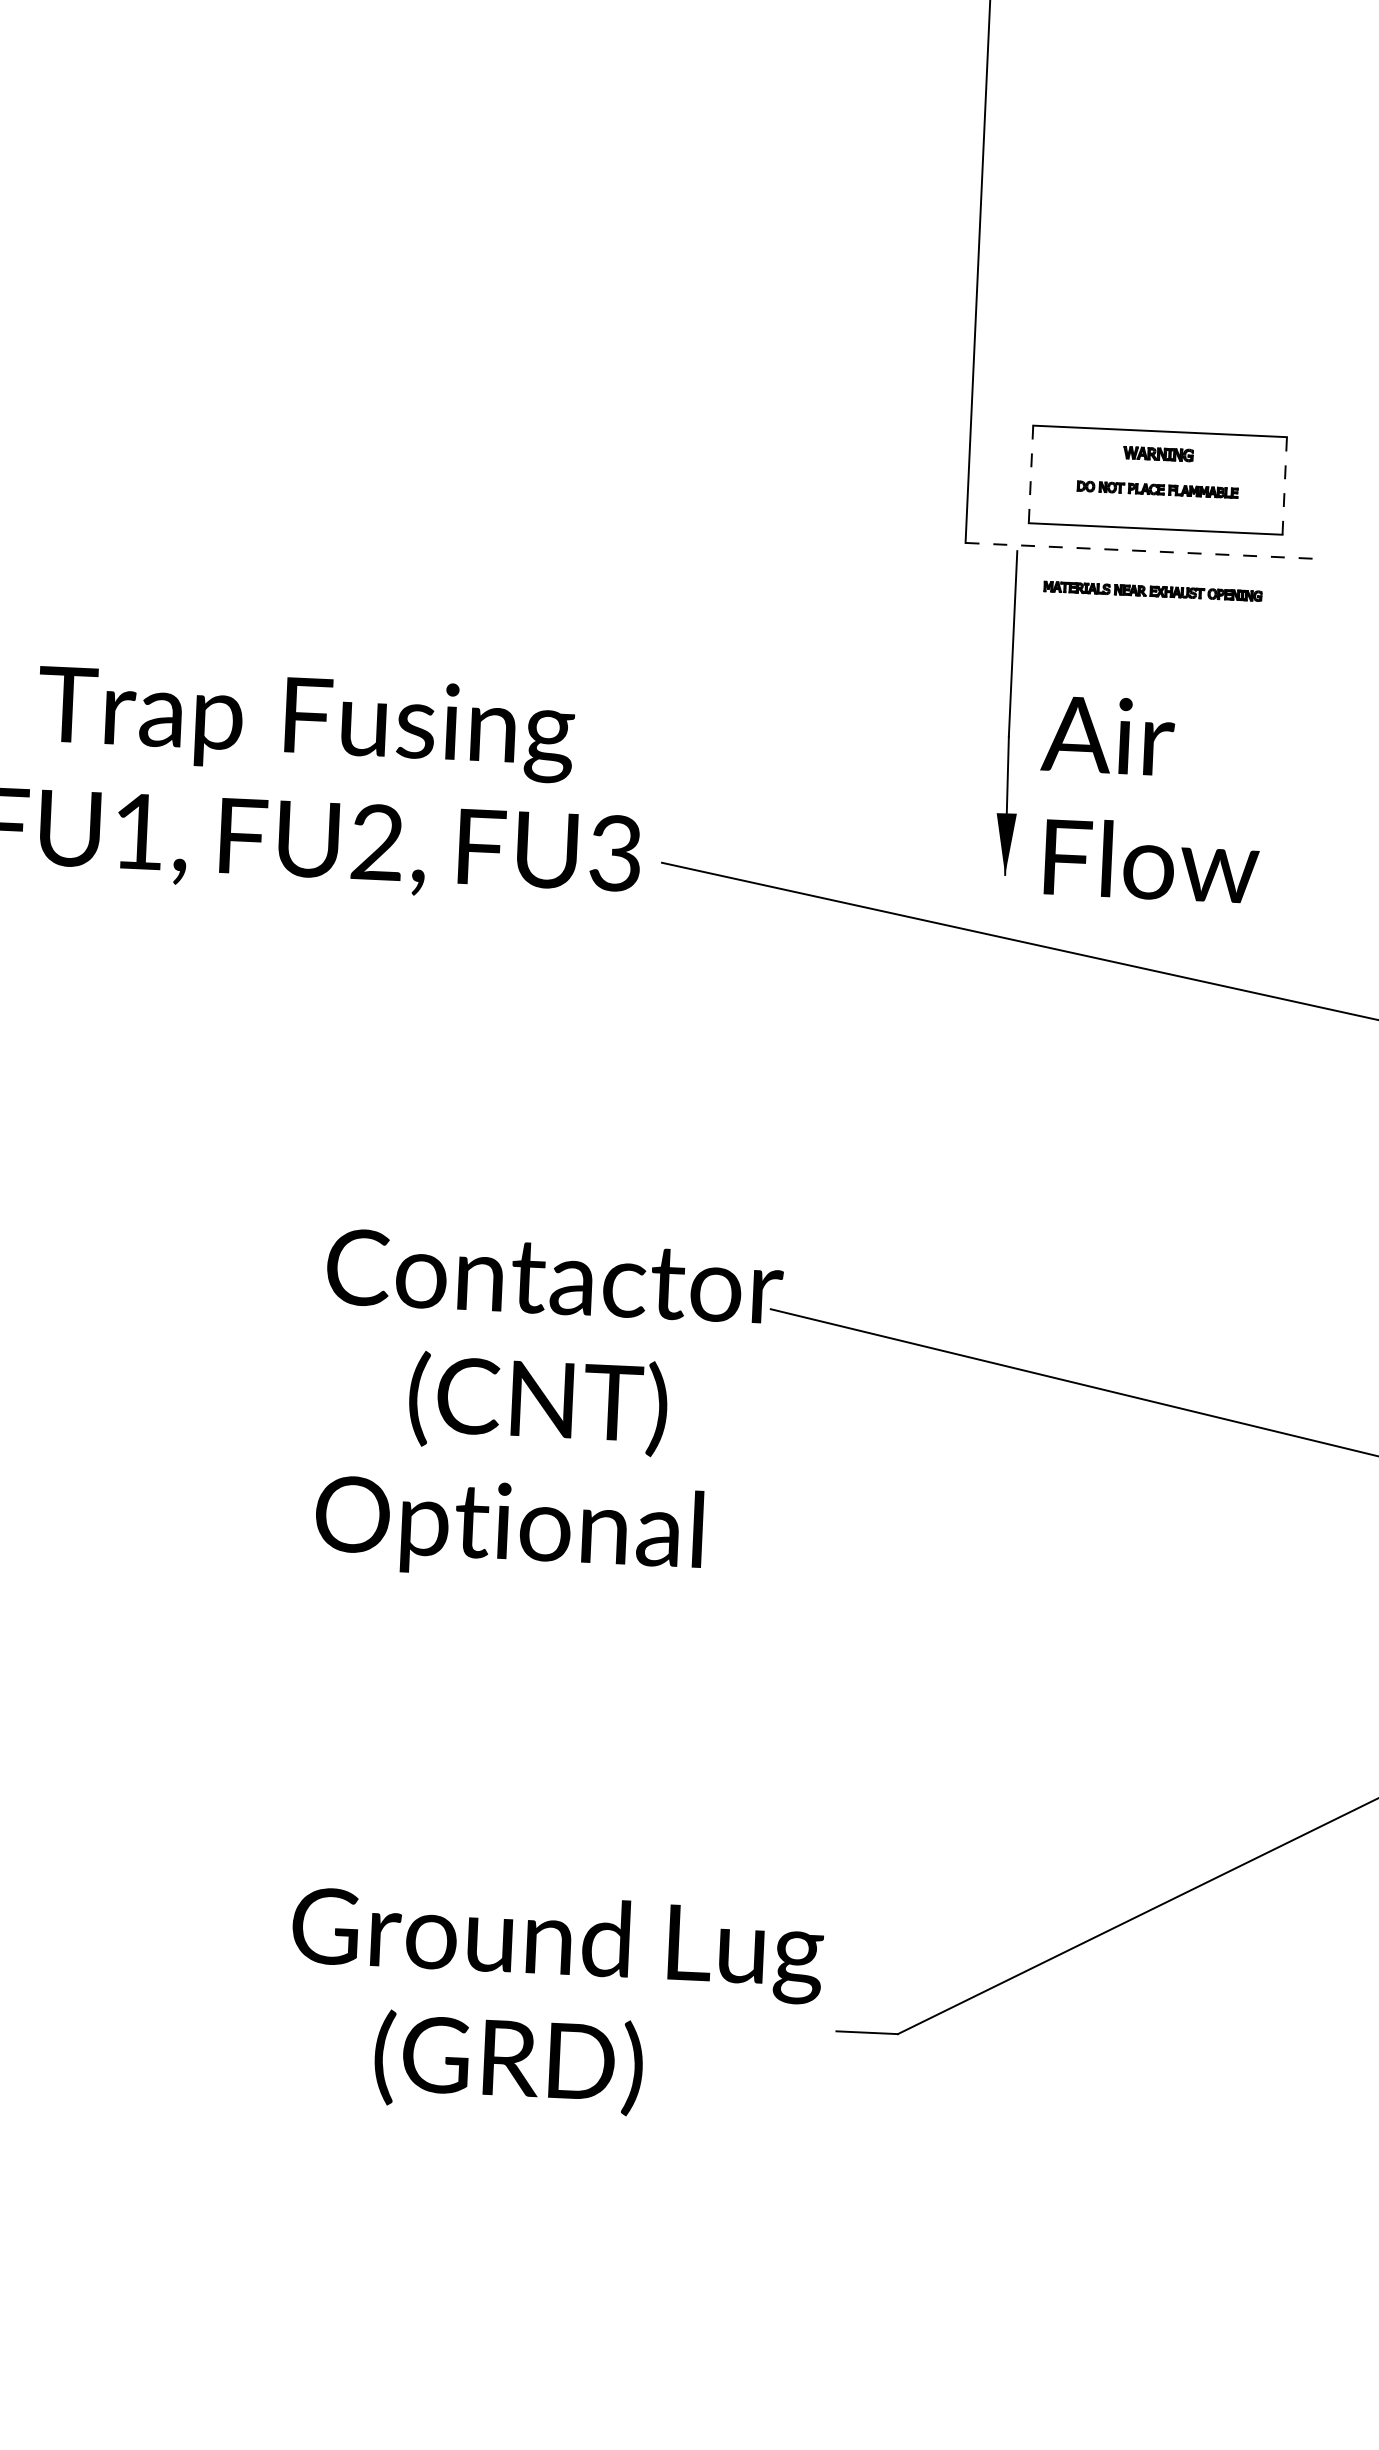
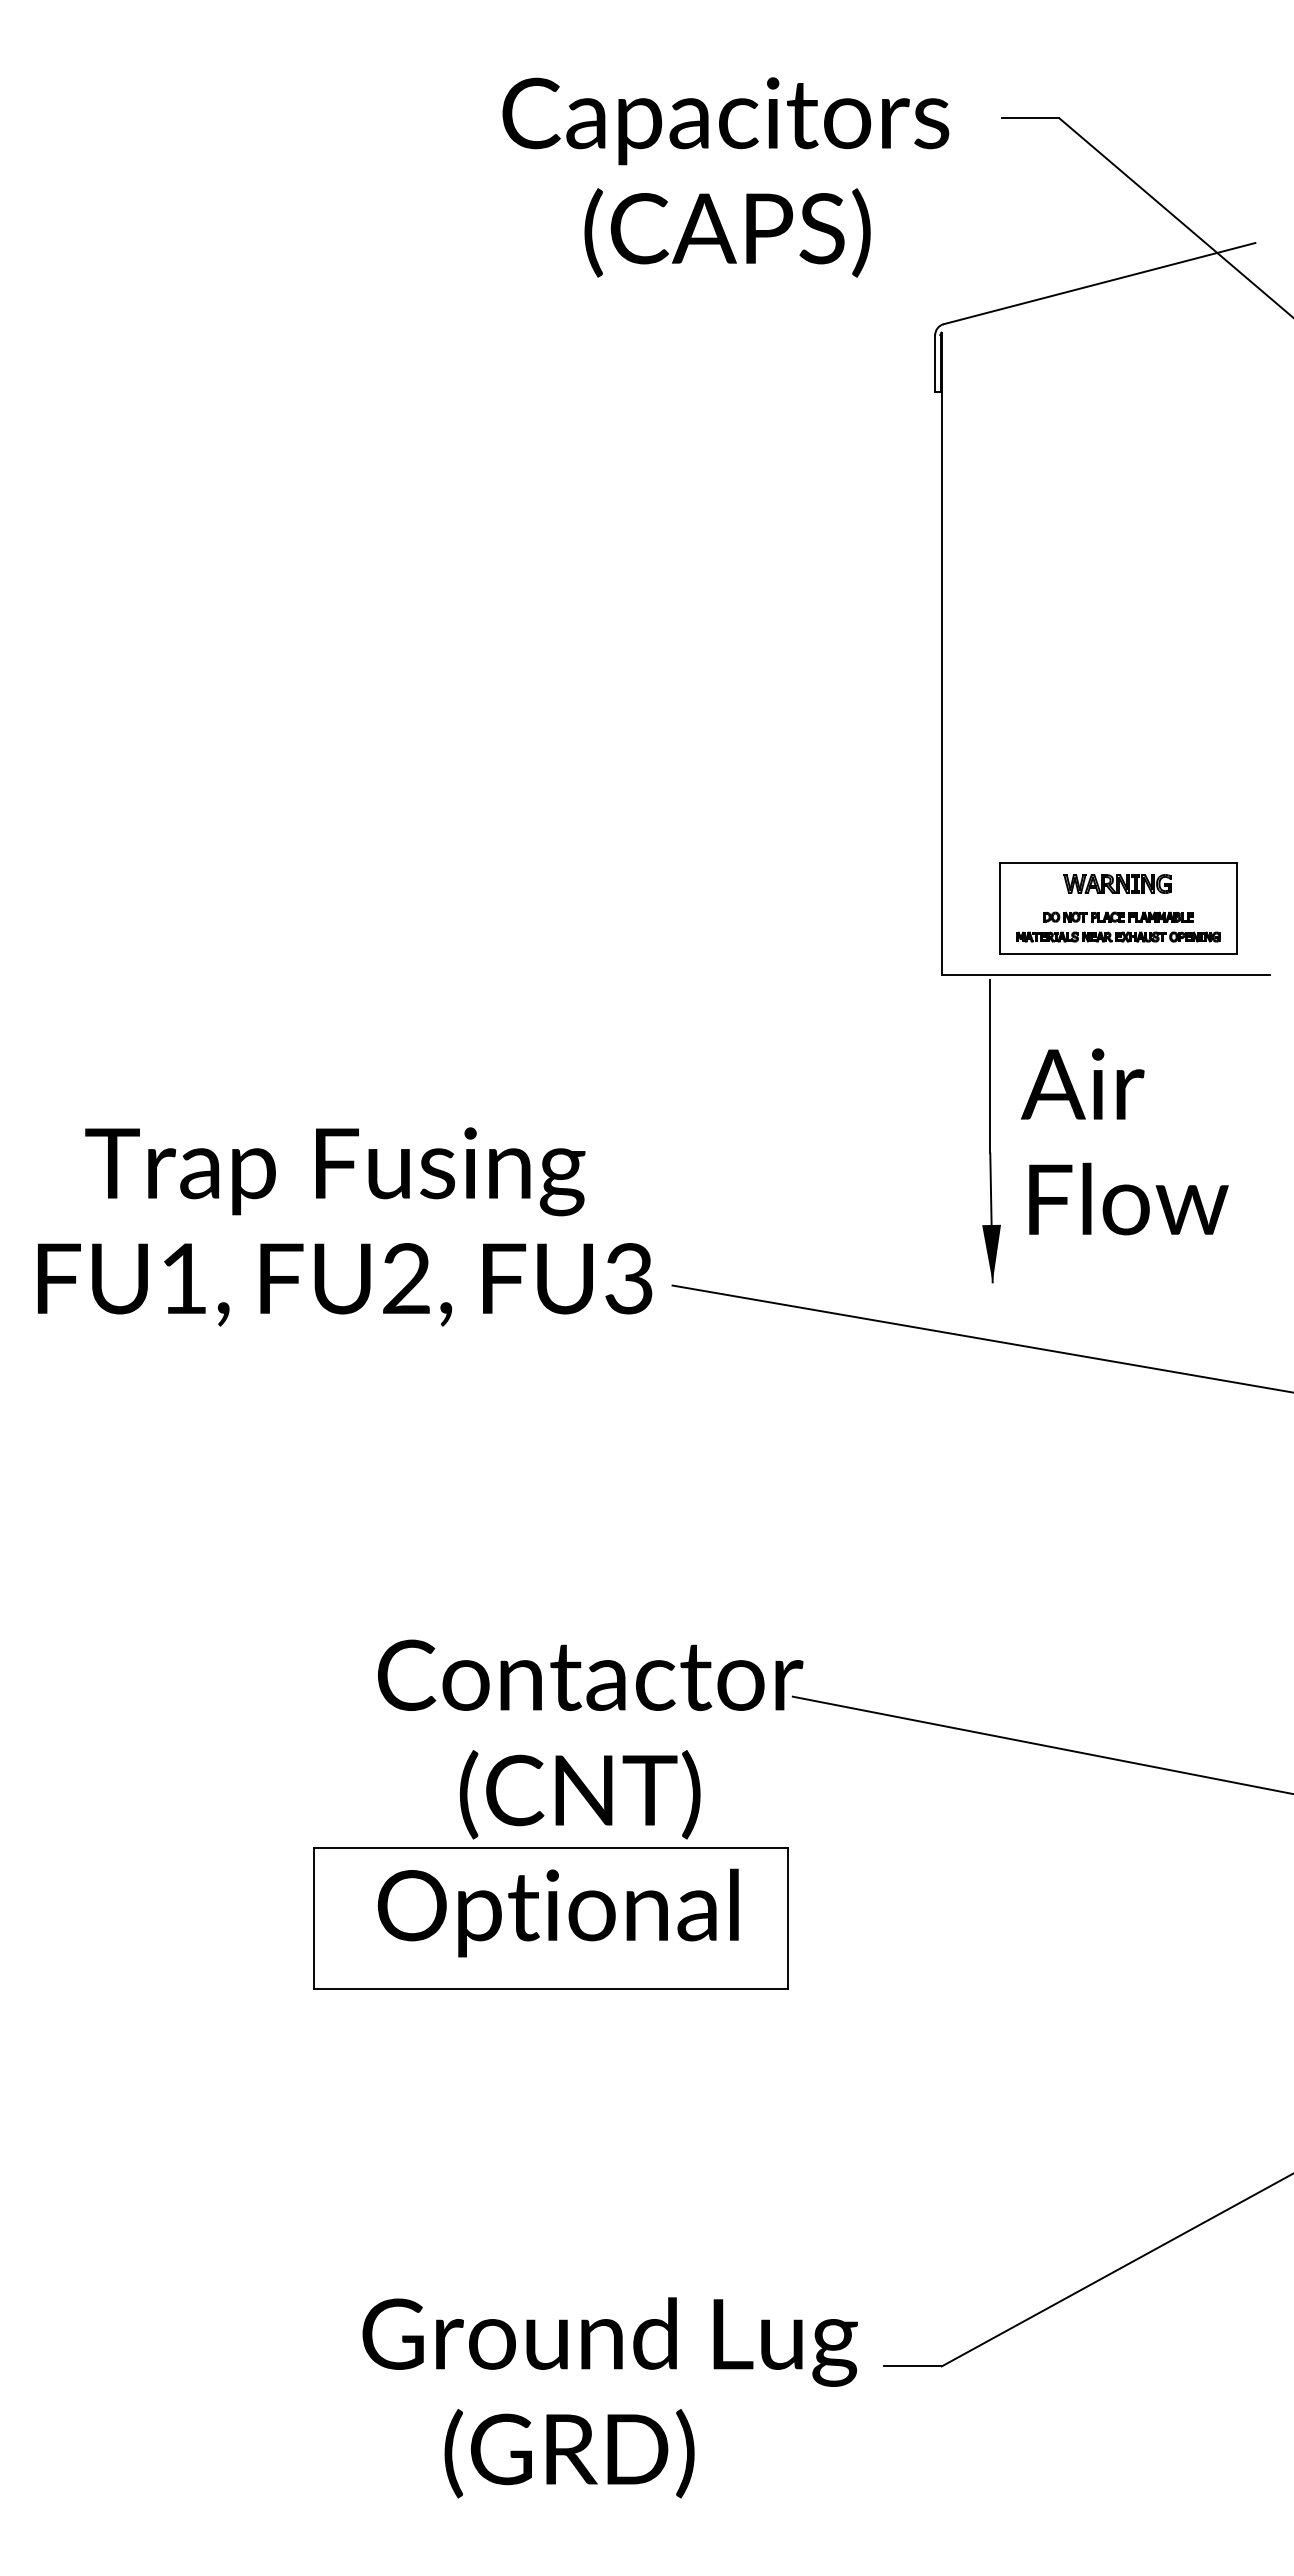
part: (1158, 453) -> (1117, 883), size x1.67
line: (1030, 474) -> (999, 908), dashed -> solid
line: (1284, 486) -> (1236, 908), dashed -> solid
line: (1141, 550) -> (1105, 974), dashed -> solid
part: (1153, 590) -> (1118, 936), moved
text: (1150, 798) -> (1124, 1141), moved
part: (500, 1535) -> (550, 1918), added
text: (554, 2004) -> (609, 2397), moved

